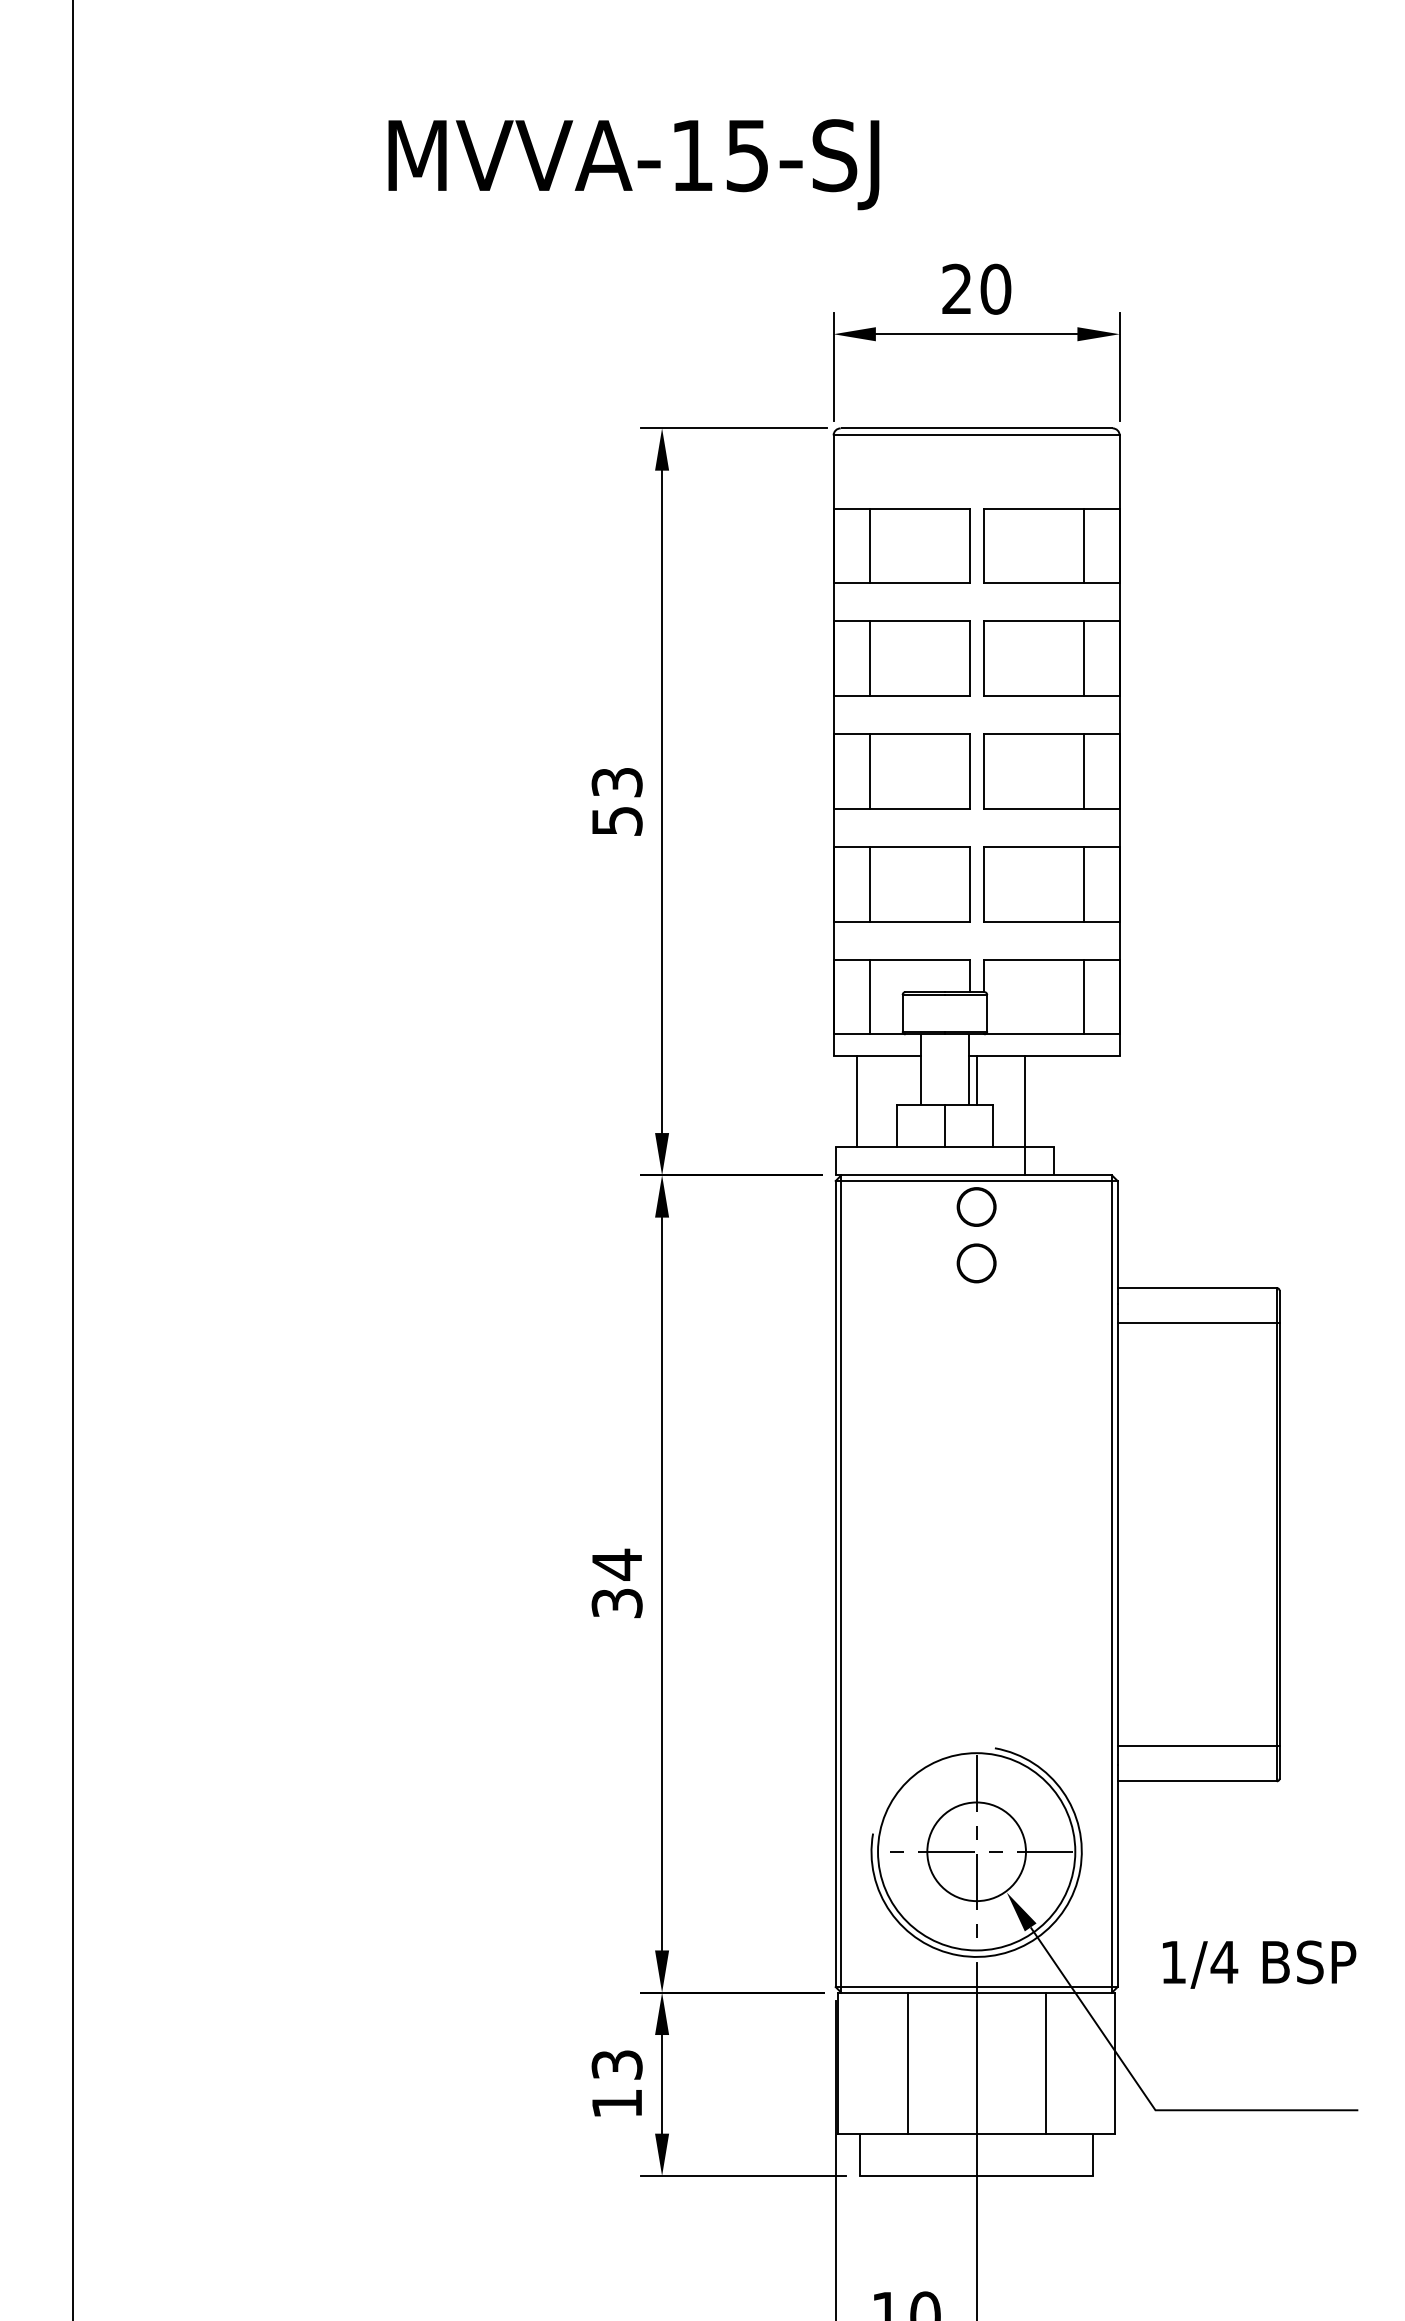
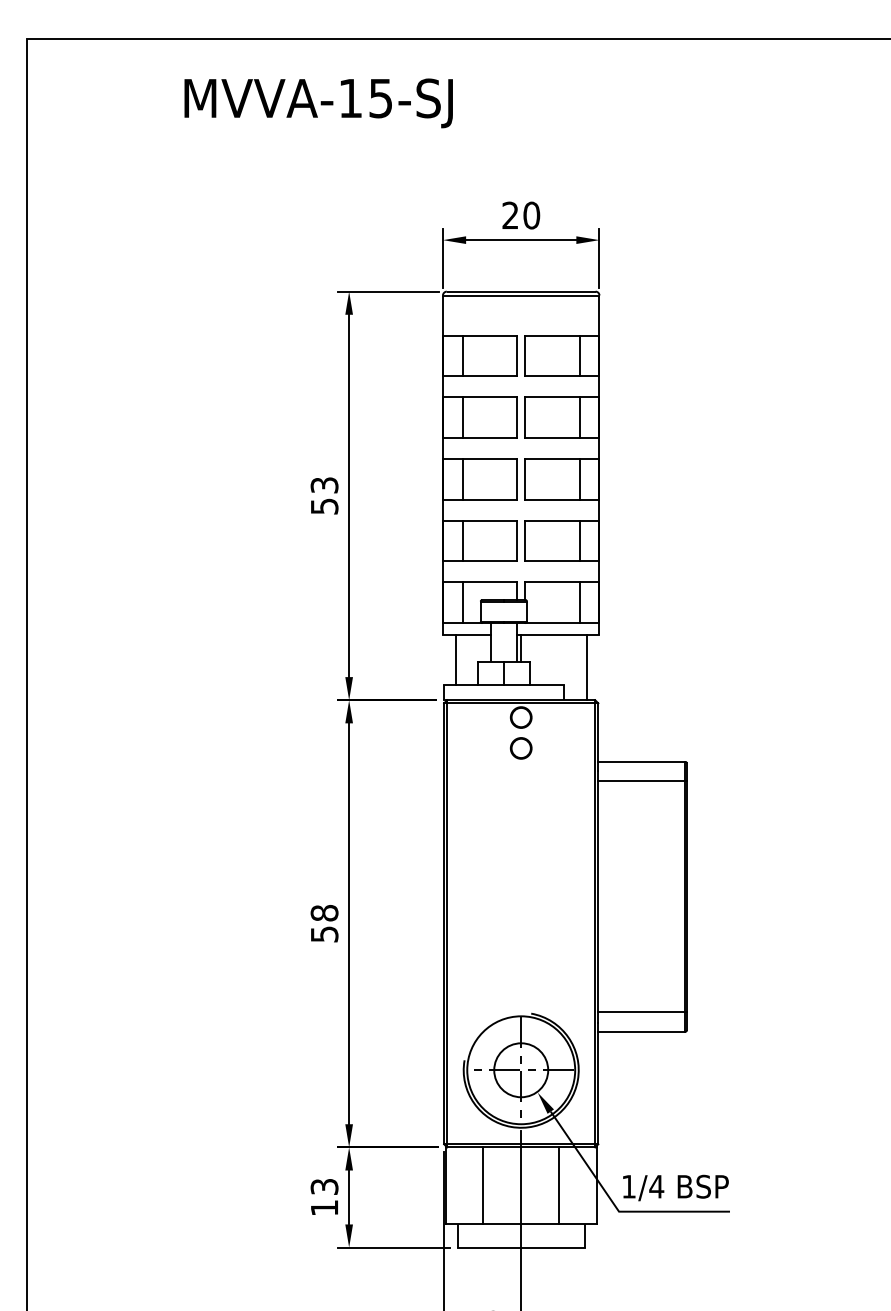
text: (633, 164) -> (318, 103), moved
line: (1024, 1115) -> (586, 667), moved
text: (617, 1581) -> (324, 922), 34 -> 58
text: (1258, 1963) -> (675, 1187), moved

